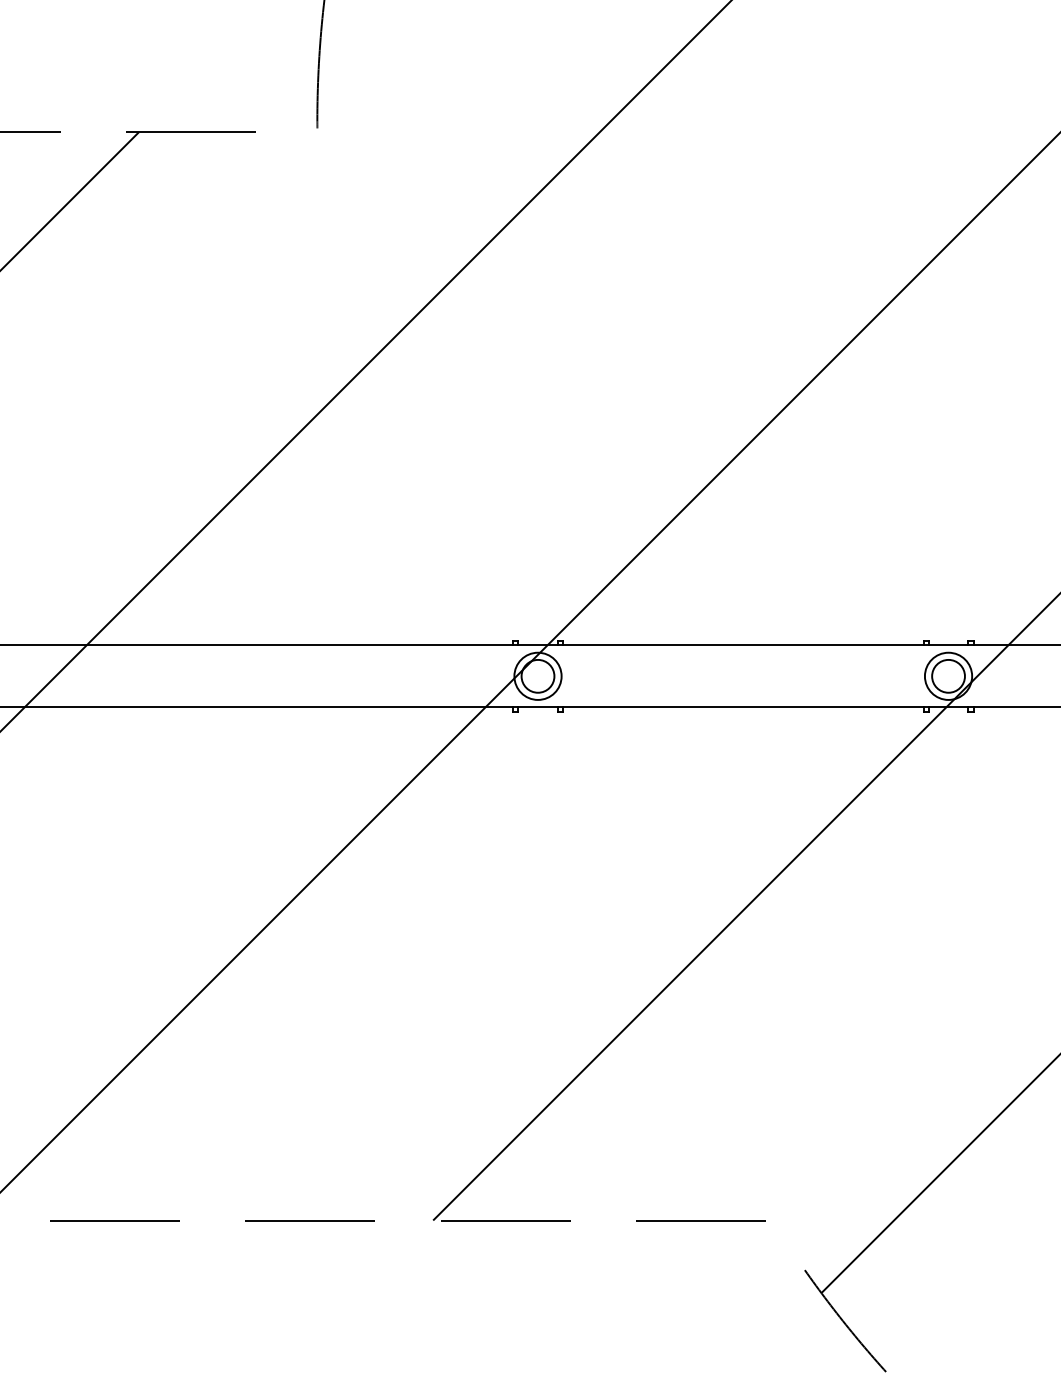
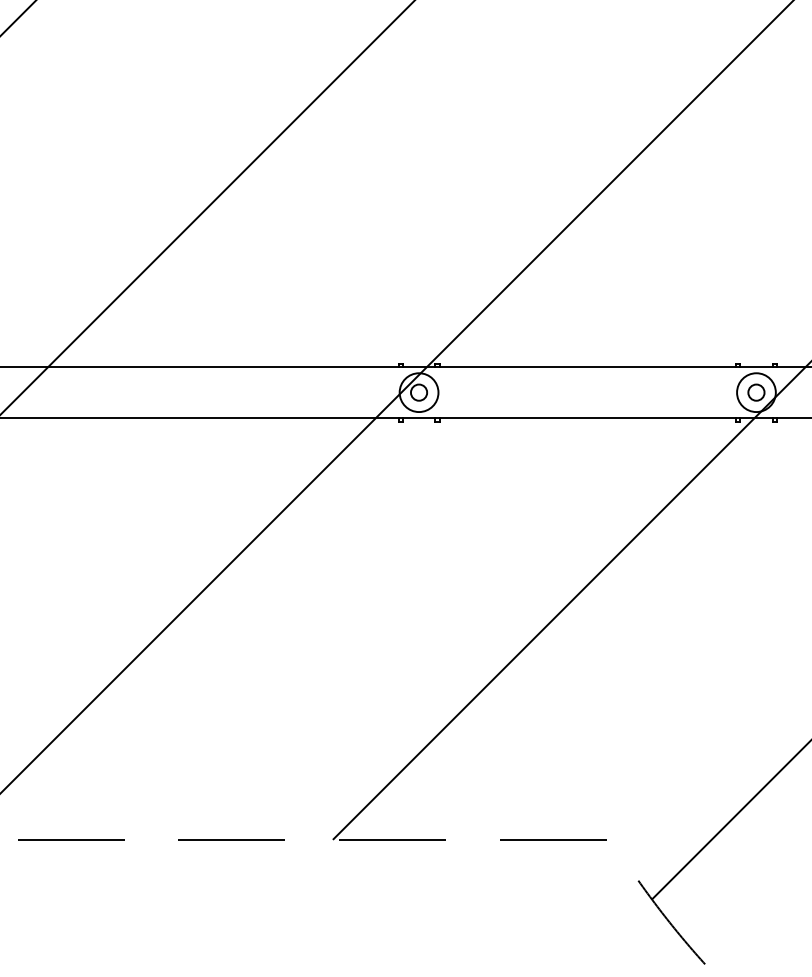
circle: (537, 675) -> (418, 391), size x0.6
circle: (948, 675) -> (756, 391), size x0.6

